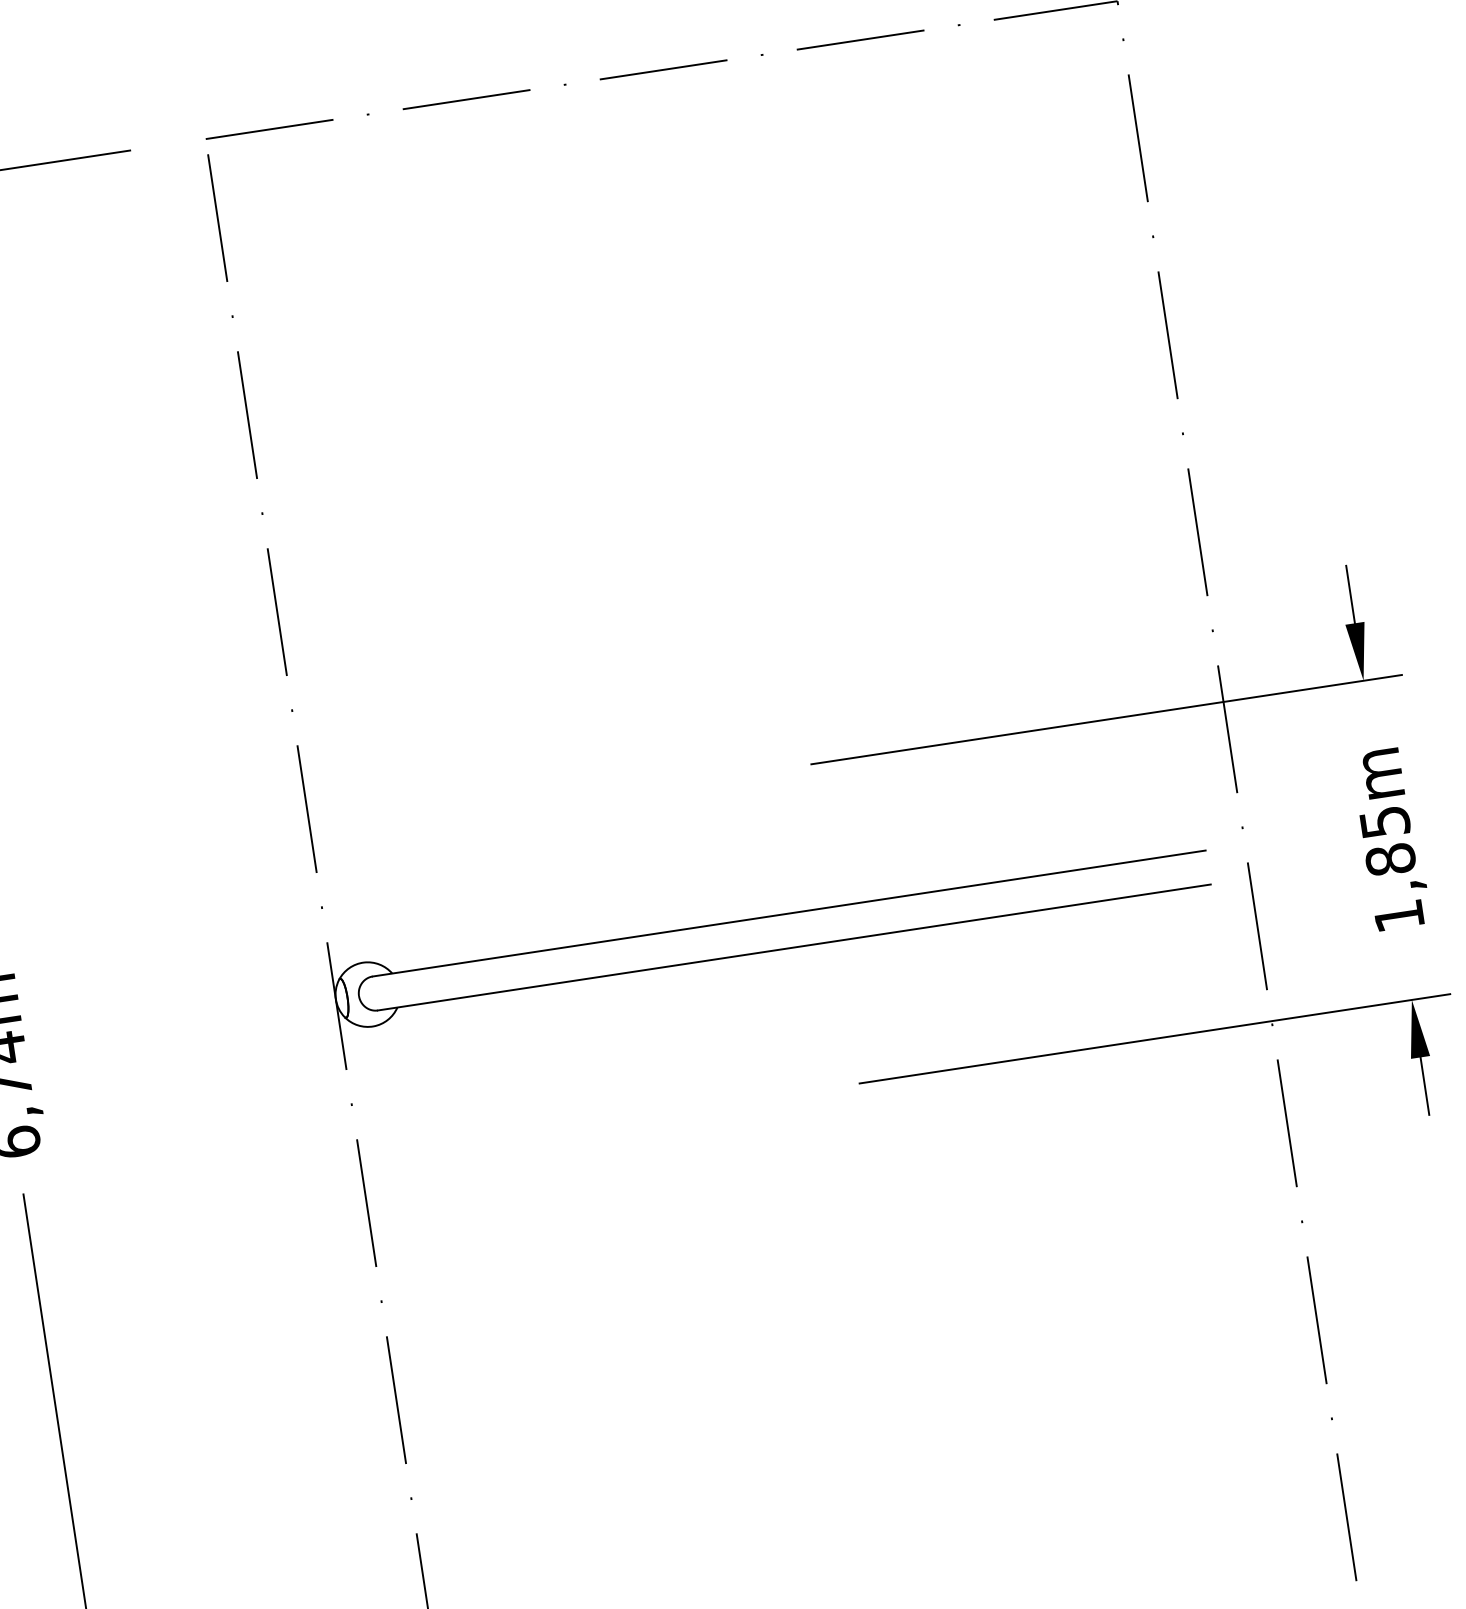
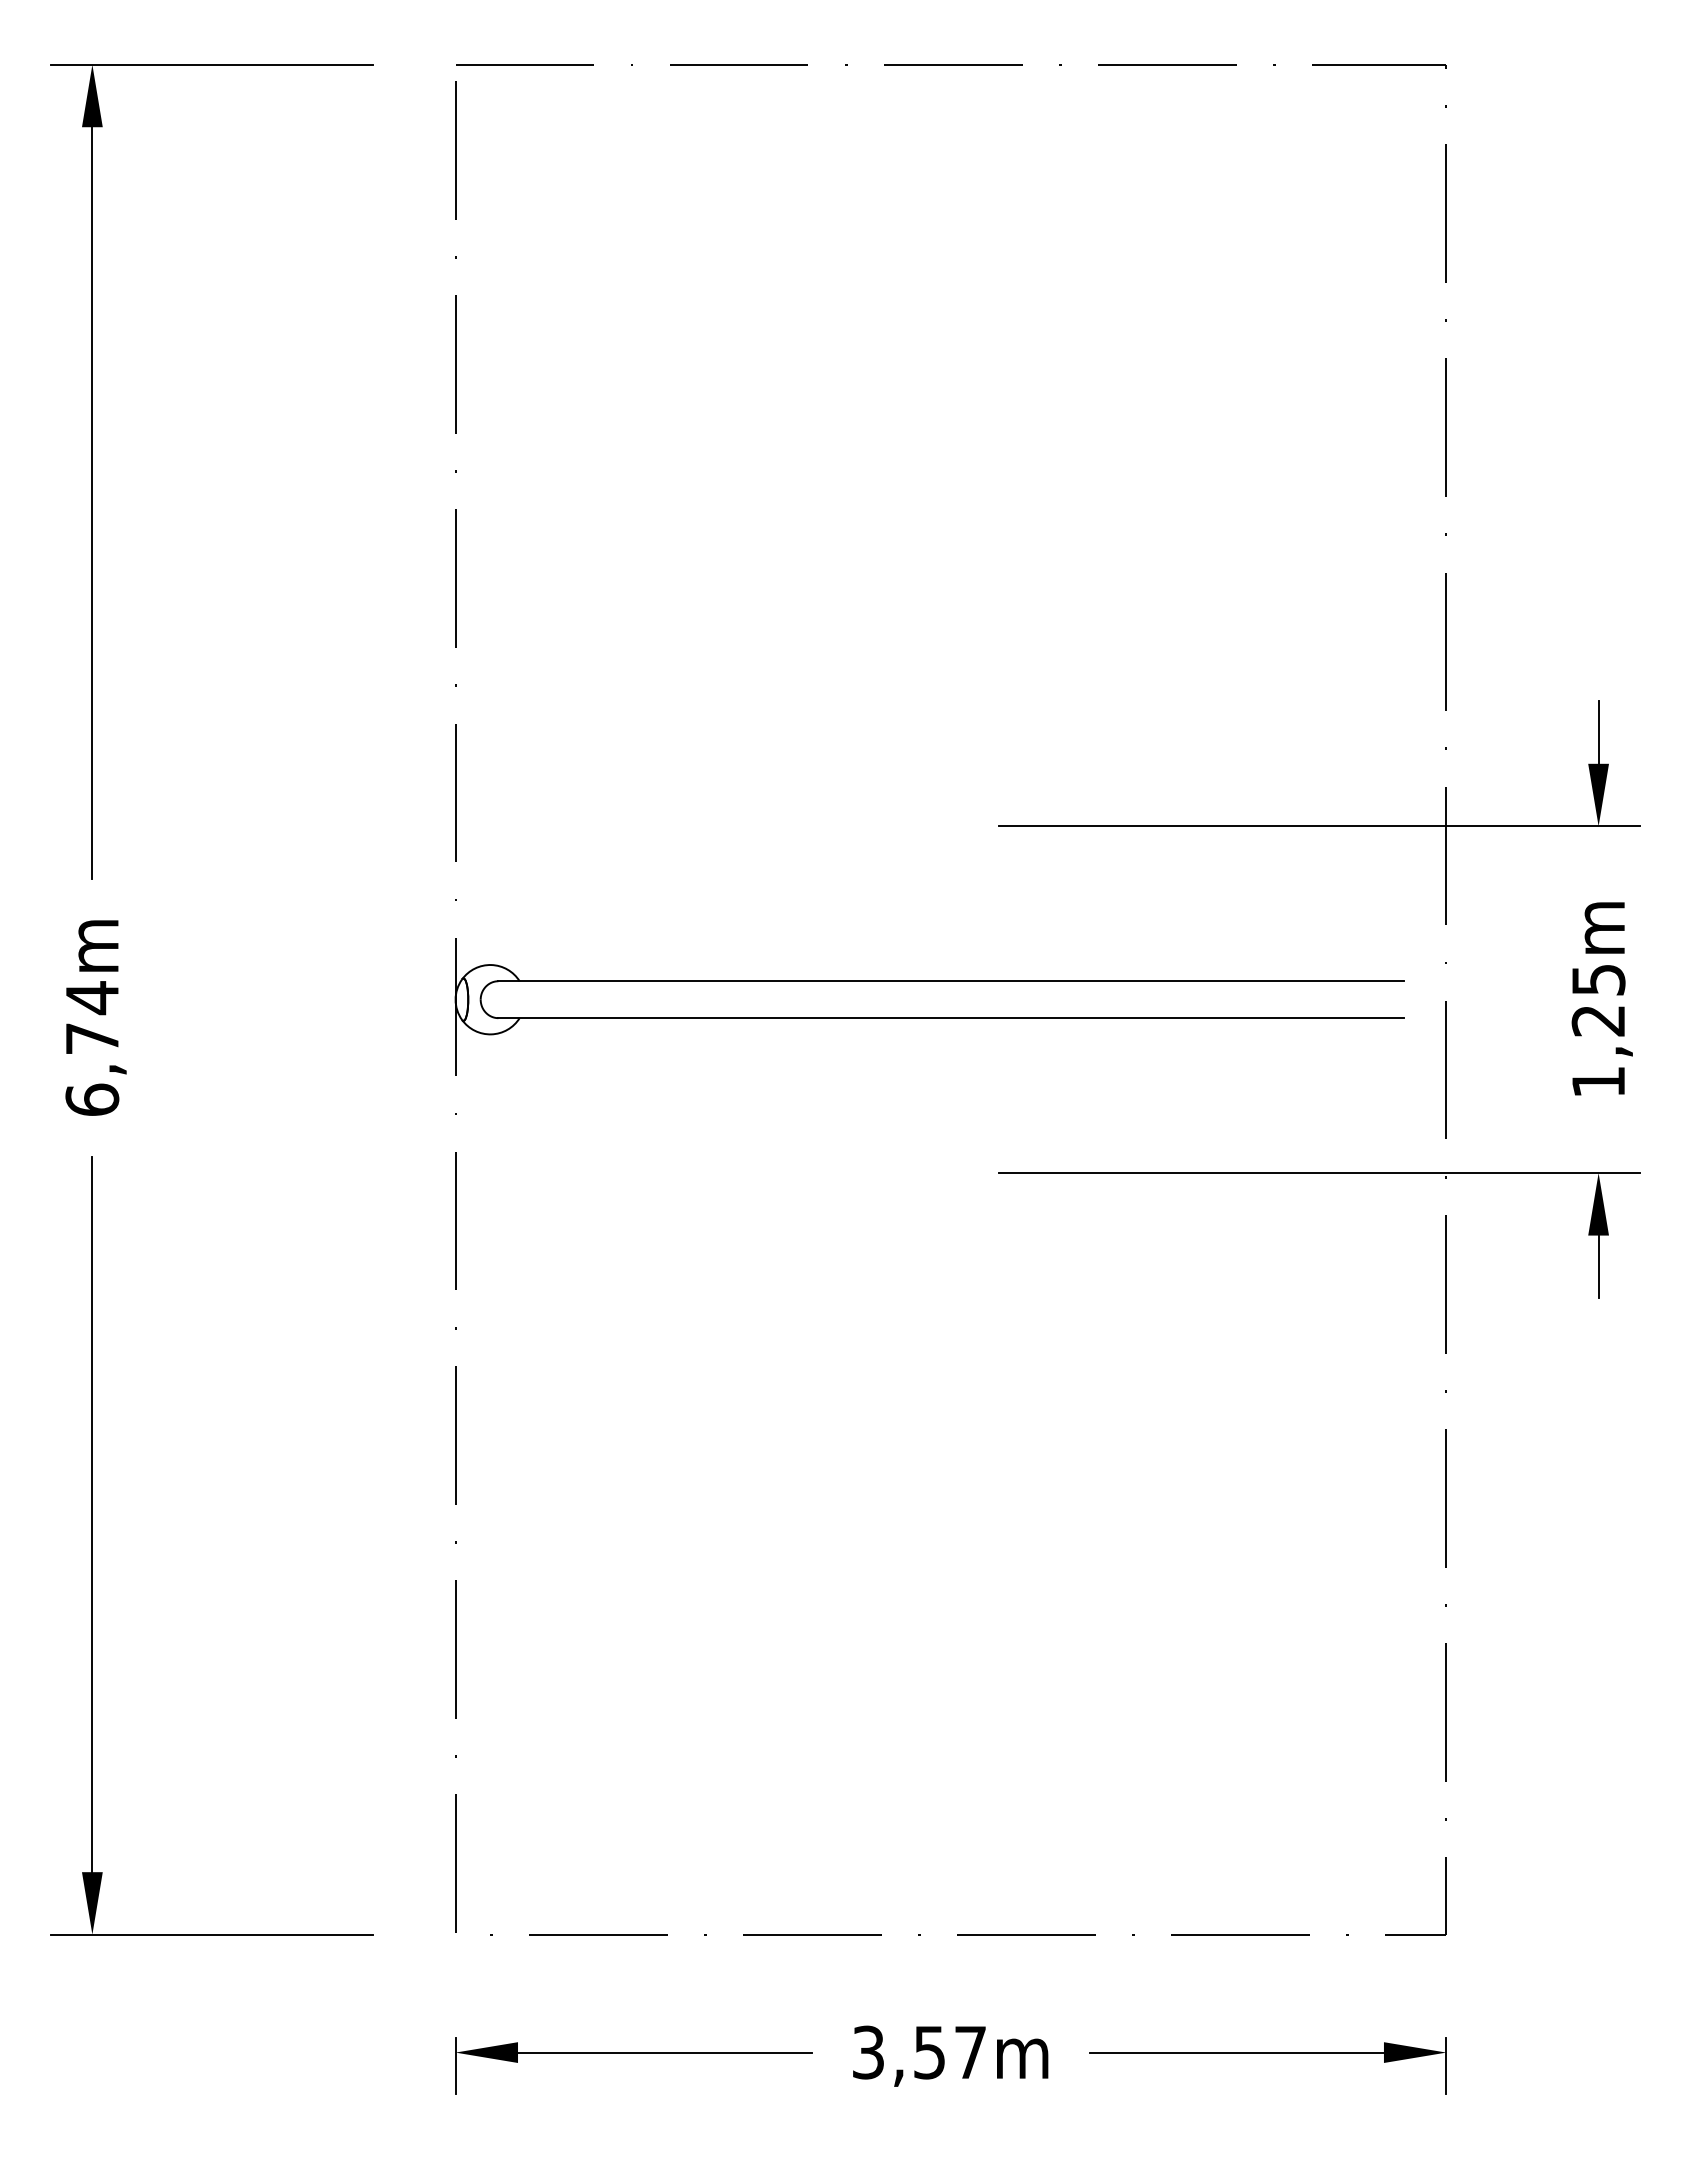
text: (1390, 859) -> (1598, 1020), 1,85m -> 1,25m

